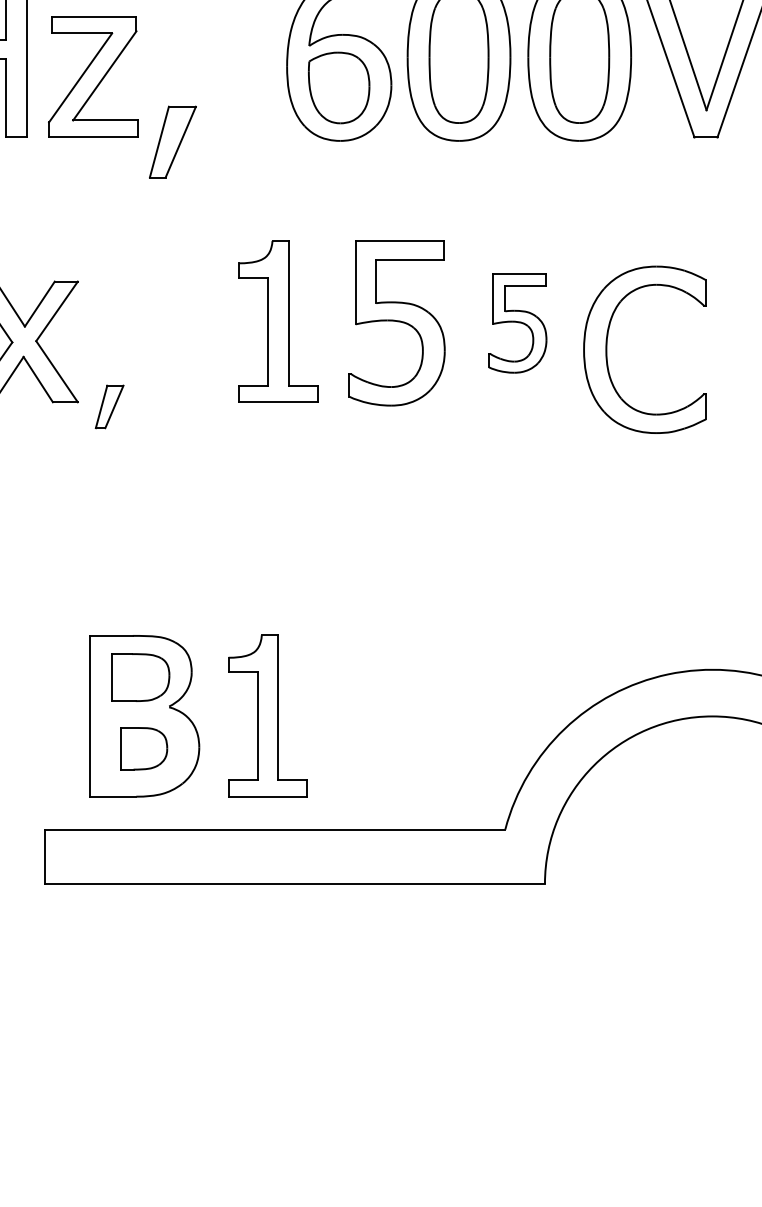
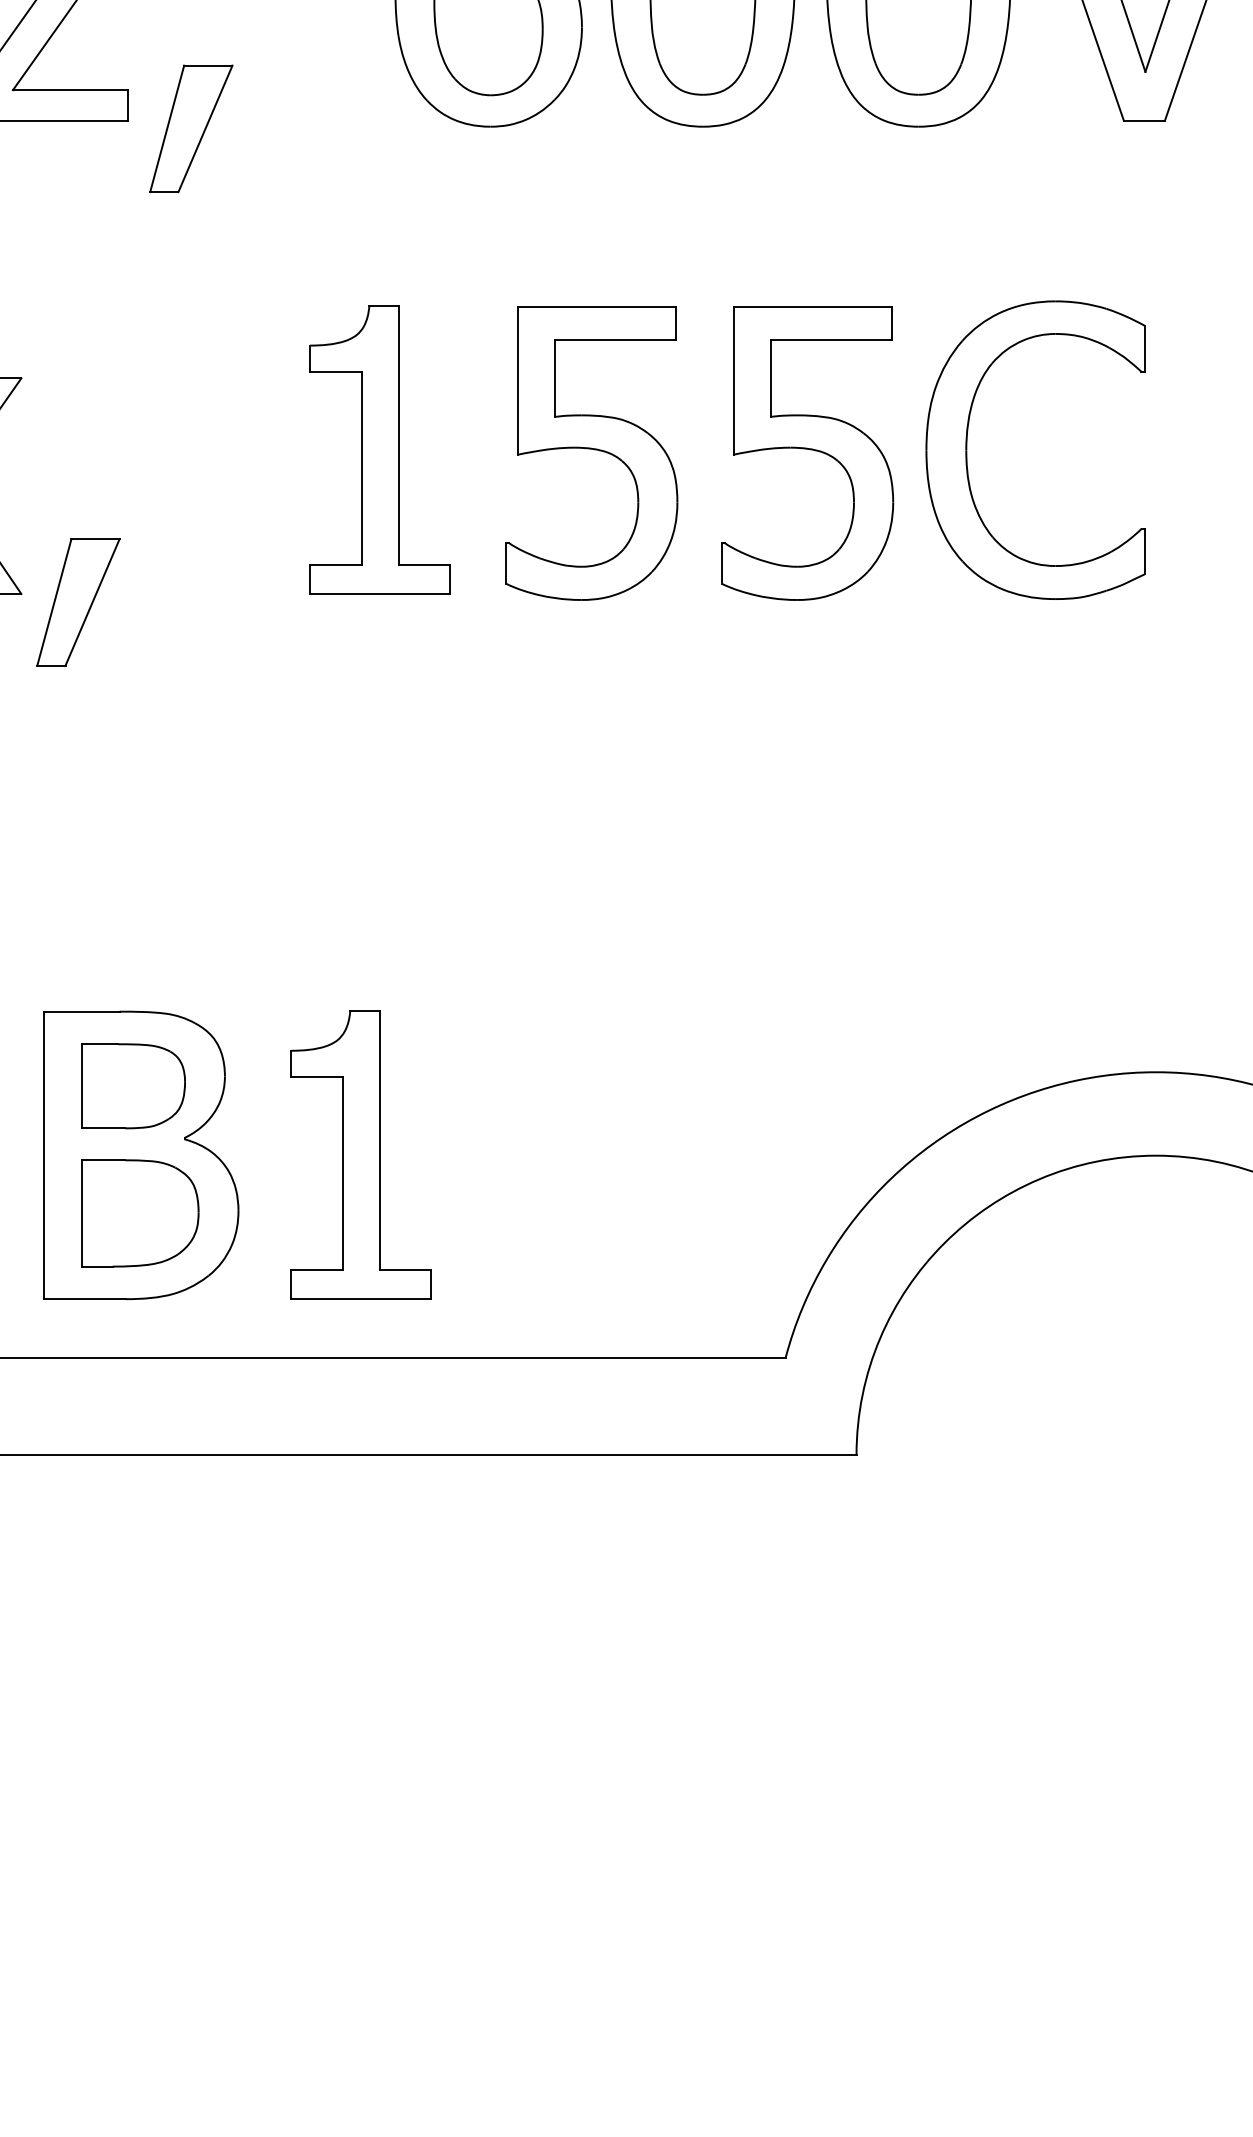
part: (517, 323) -> (807, 453), size x1.67
part: (607, 349) -> (968, 449), moved
part: (109, 406) -> (77, 601), size x1.67
part: (144, 748) -> (140, 1213), size x1.43

